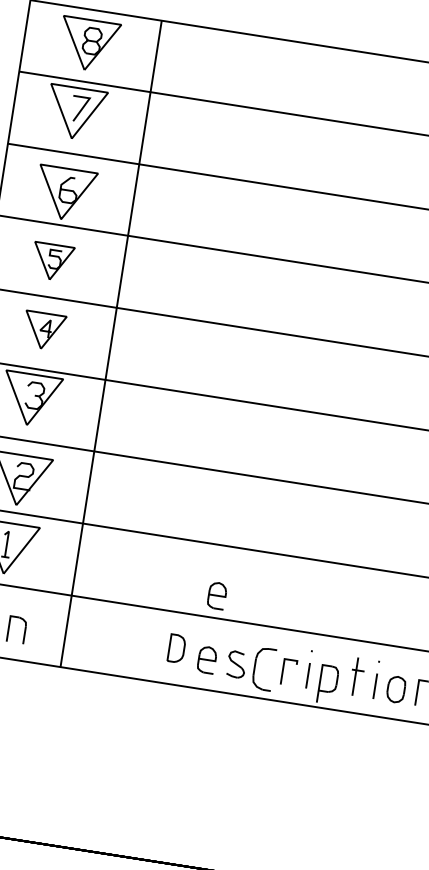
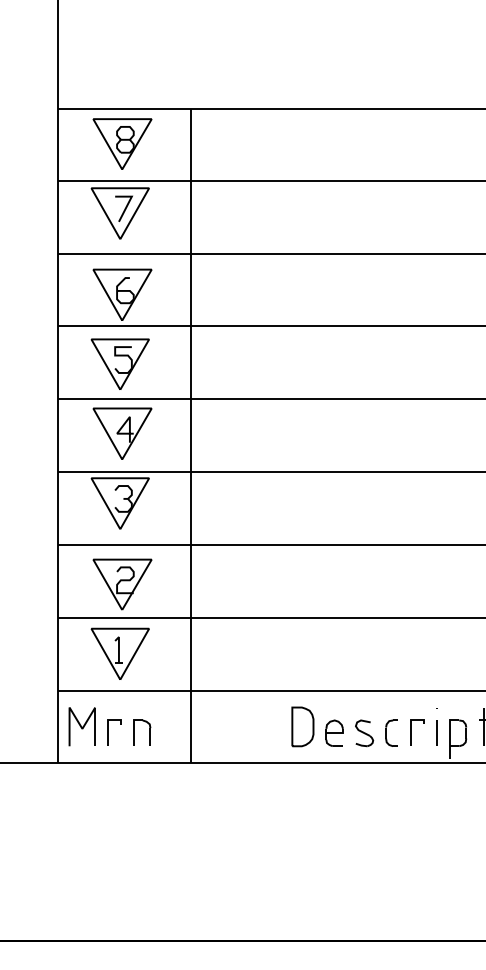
part: (51, 261) -> (119, 363), size x1.43
part: (43, 330) -> (122, 433), size x1.43
part: (217, 594) -> (334, 667), removed
part: (176, 648) -> (302, 726), size x1.43
part: (263, 667) -> (391, 732), size x0.62

